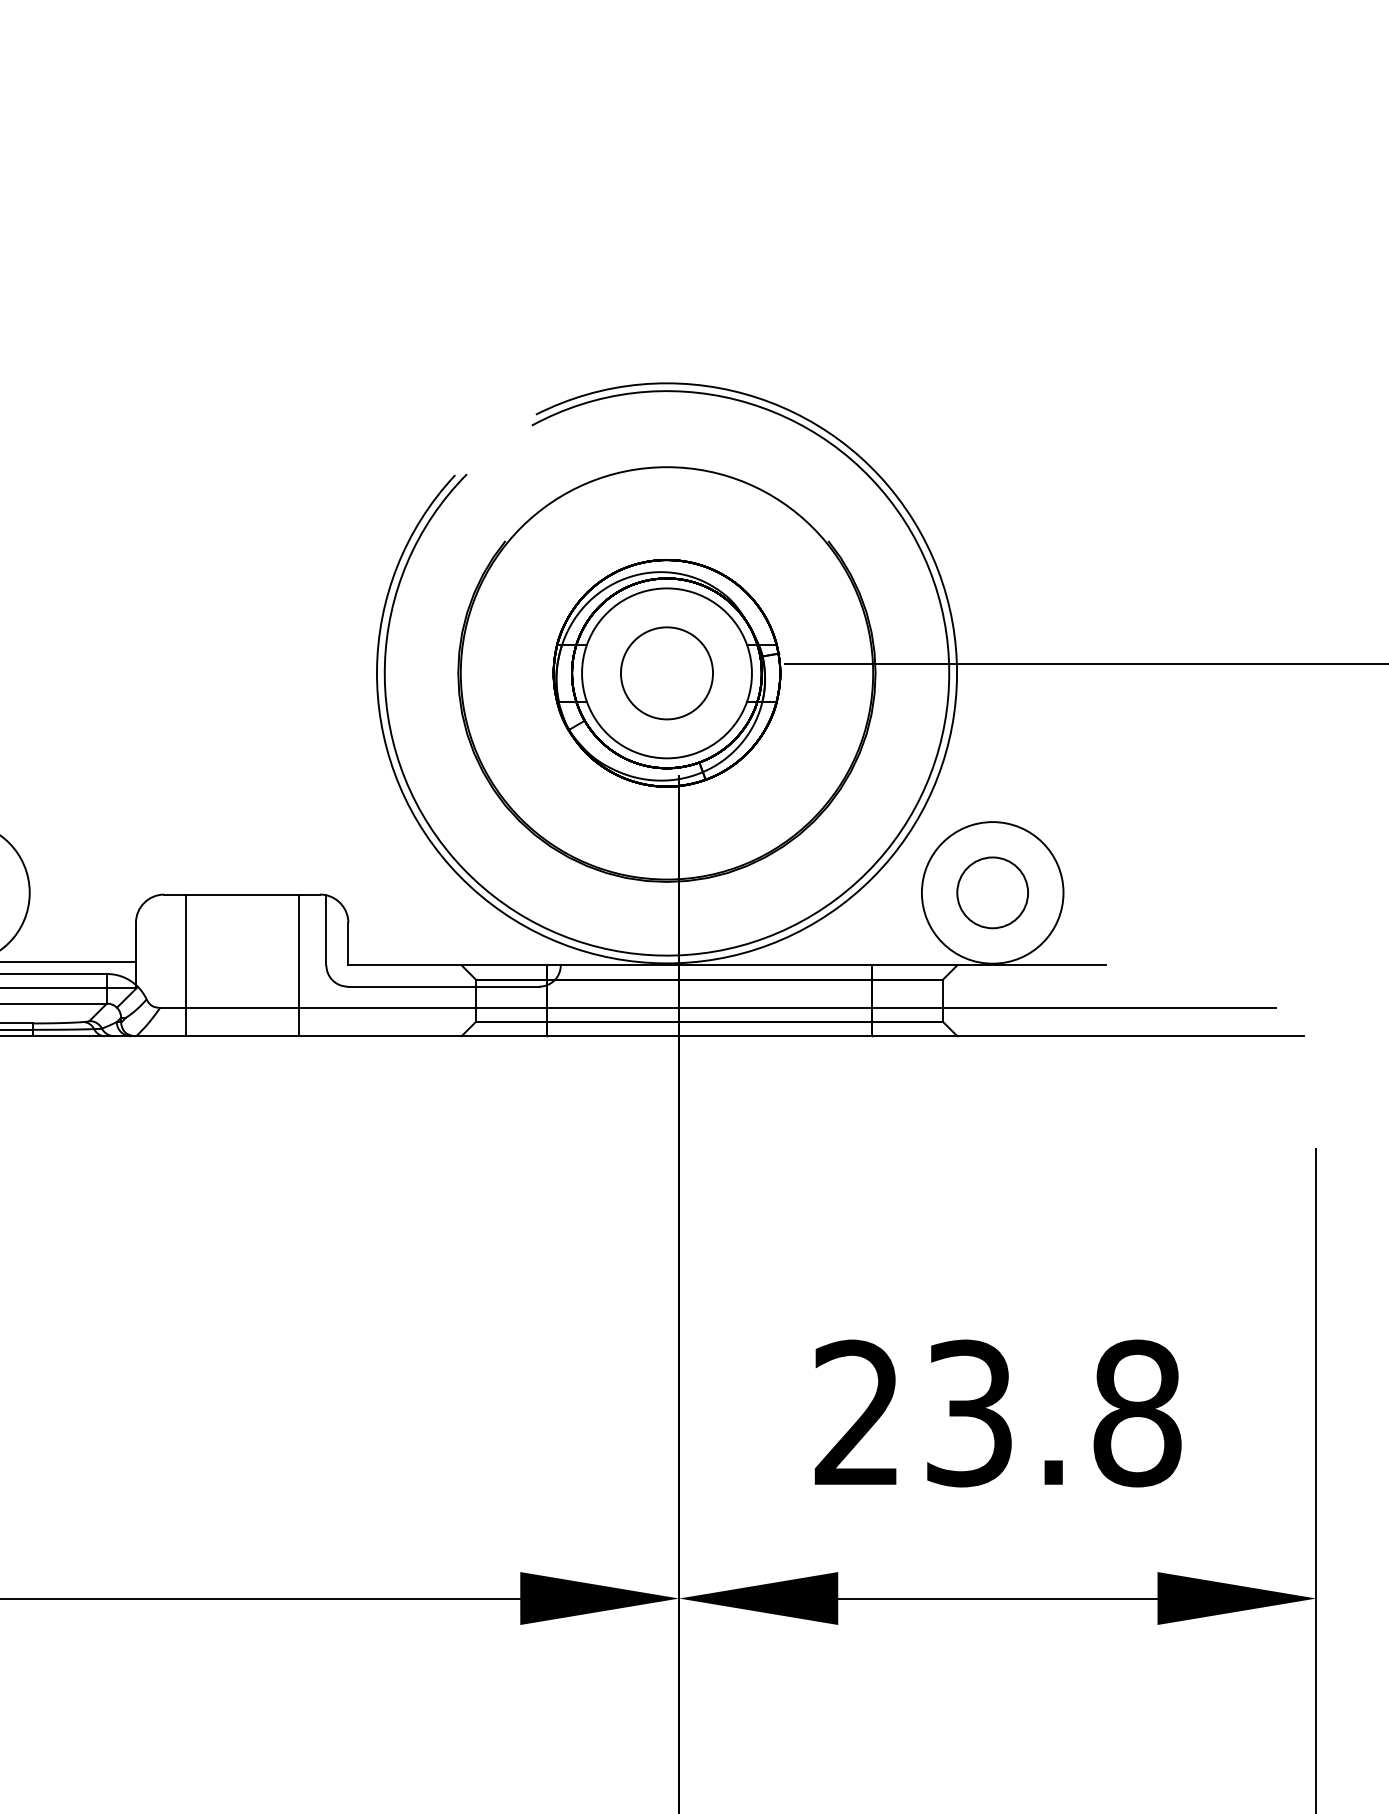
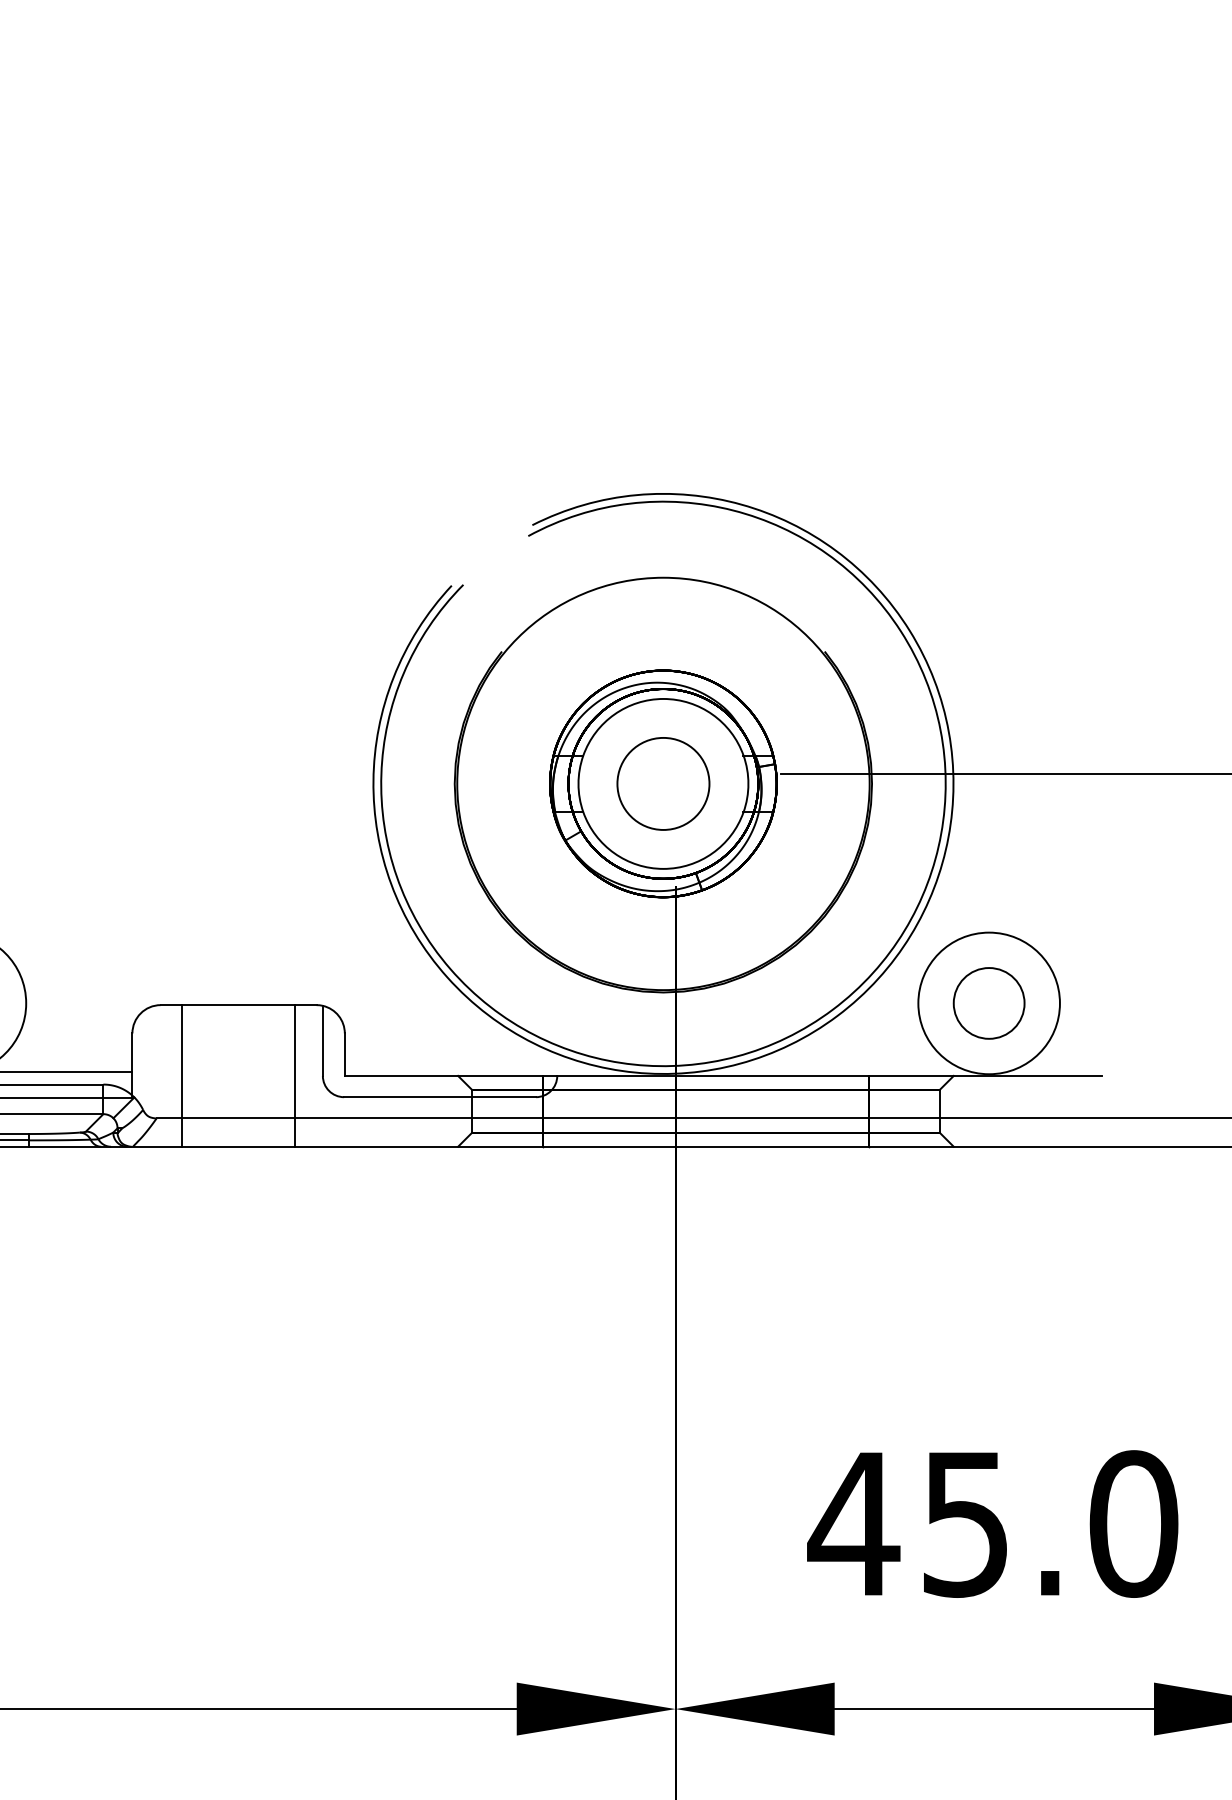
text: (995, 1413) -> (991, 1524), 23.8 -> 45.0

